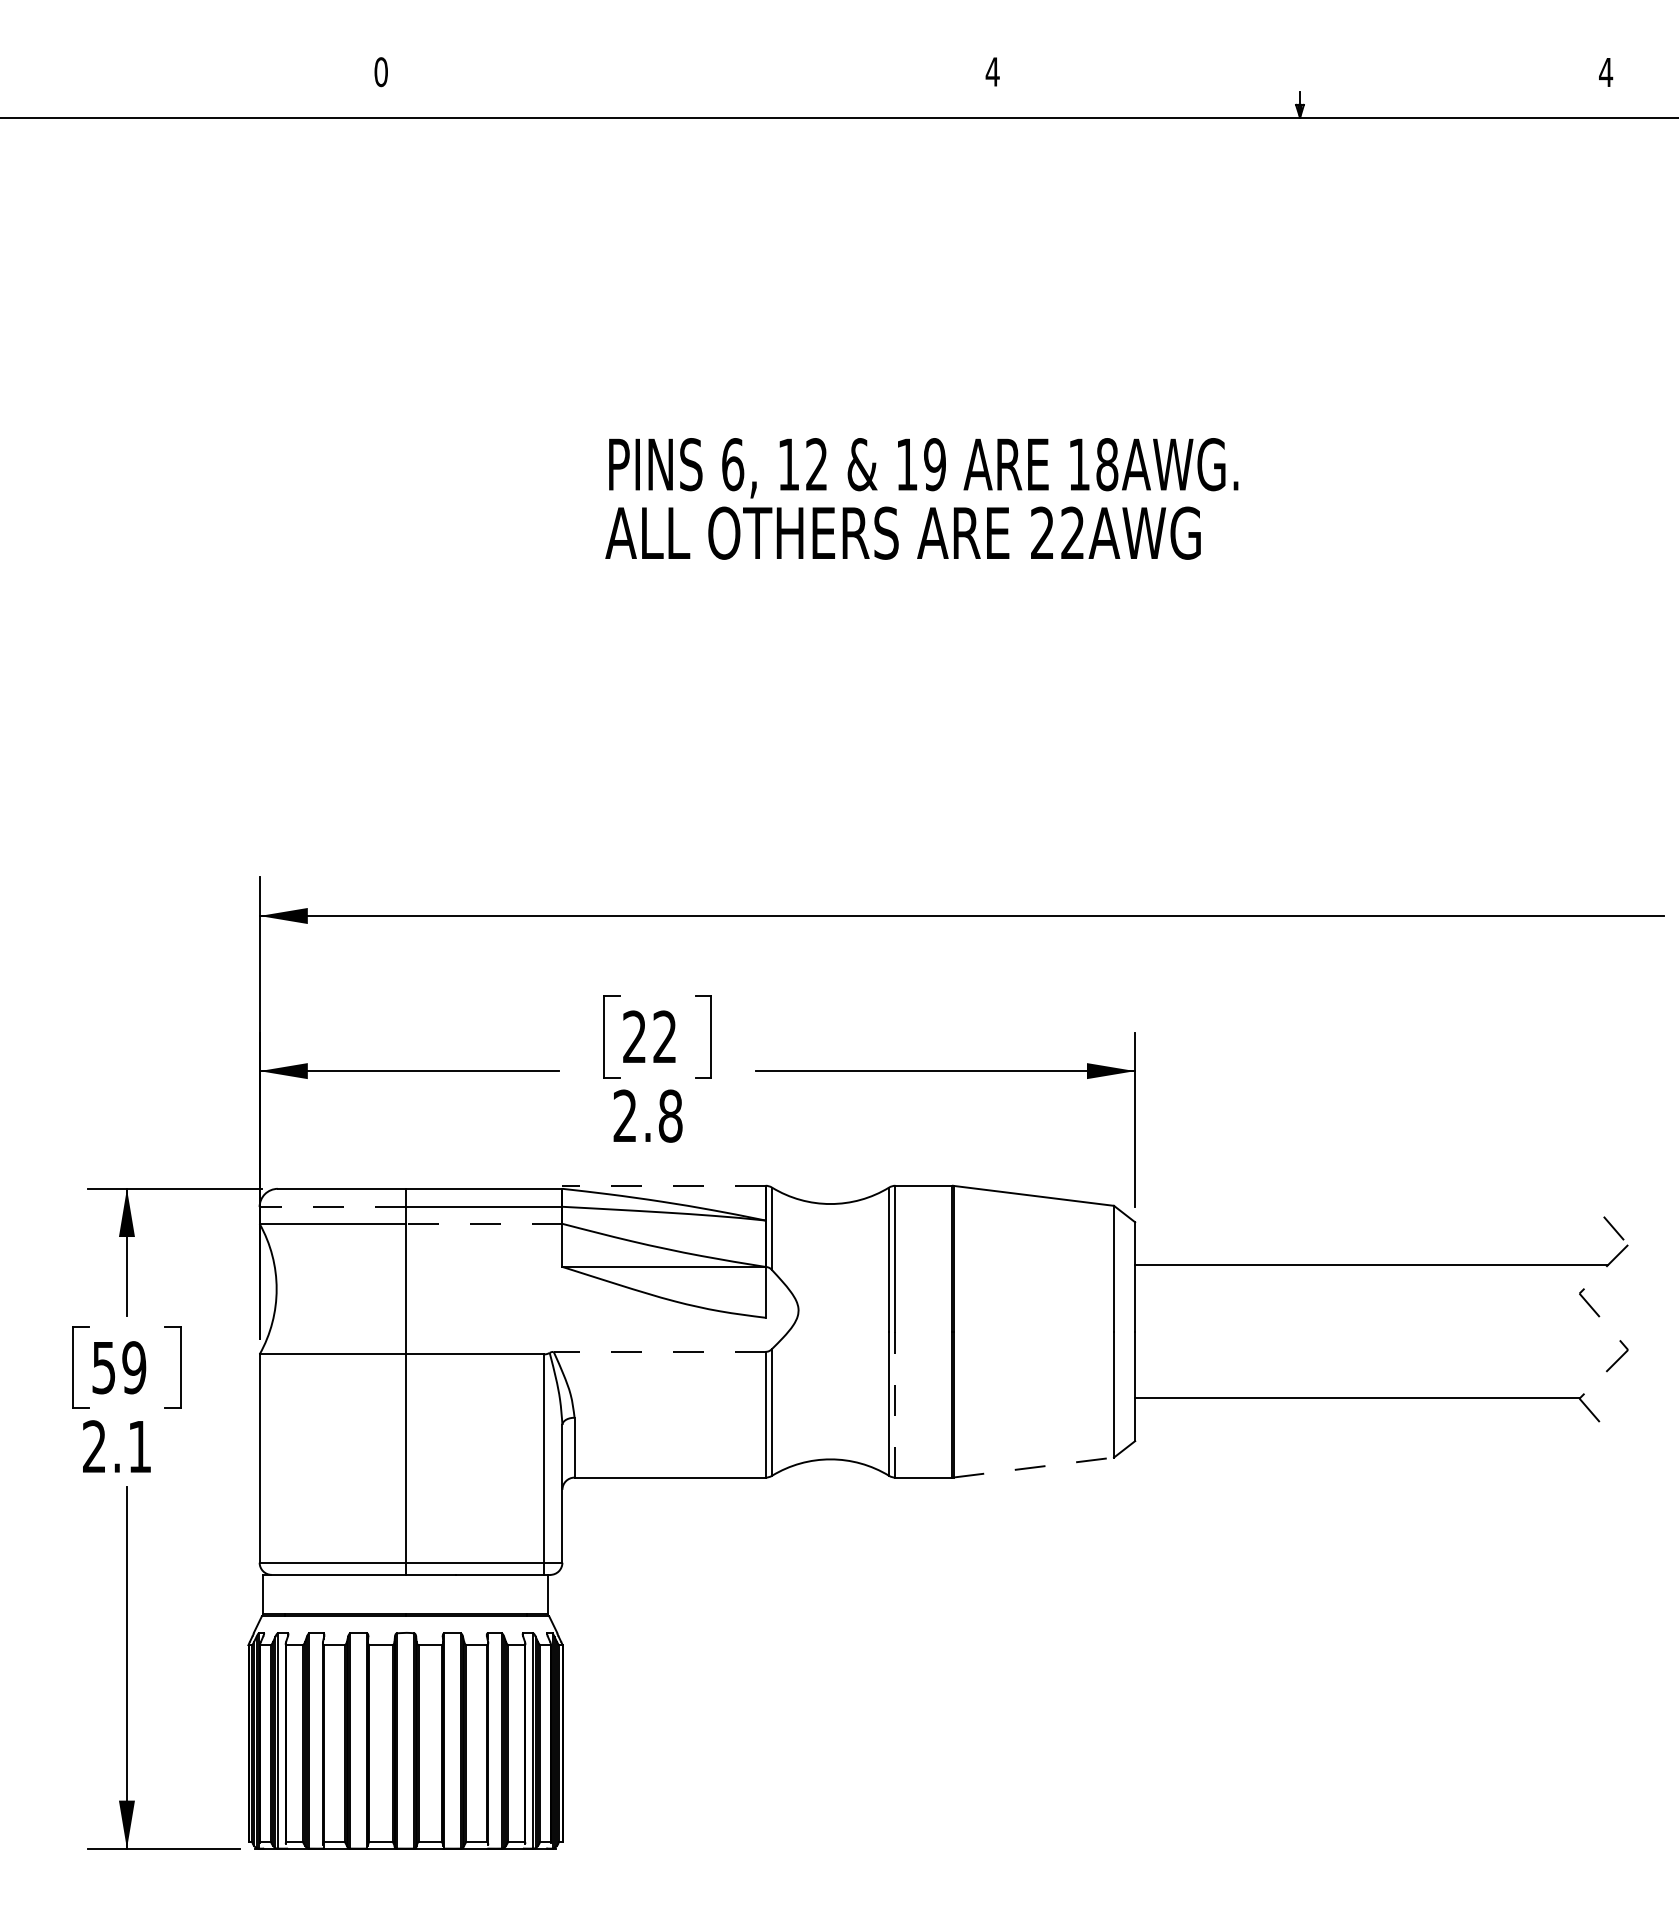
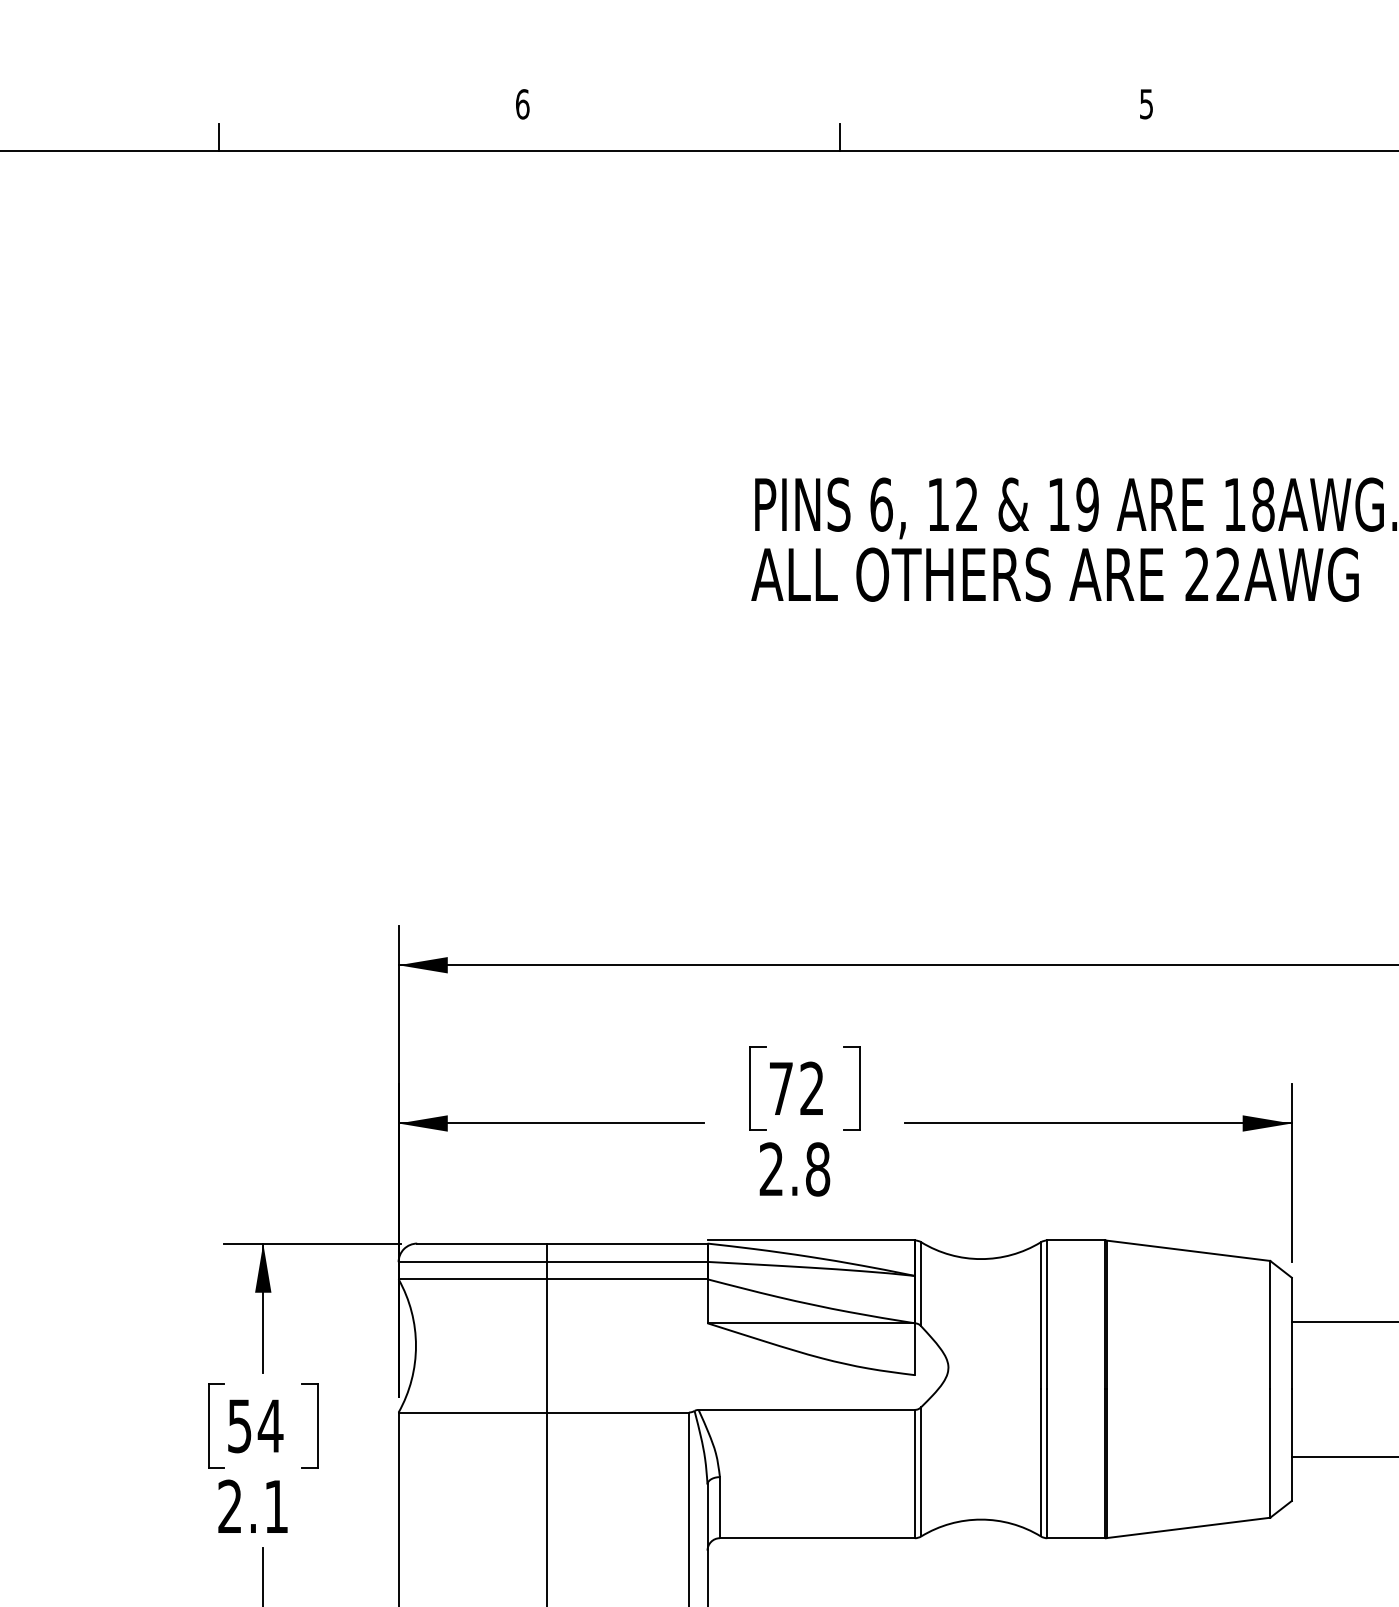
text: (381, 71) -> (522, 103), 0 -> 6
text: (992, 71) -> (1146, 103), 4 -> 5
line: (83, 104) -> (218, 137), added
line: (692, 104) -> (840, 137), added
text: (634, 1036) -> (781, 1088), 22 -> 72
line: (664, 1185) -> (811, 1240), dashed -> solid
line: (332, 1207) -> (472, 1262), dashed -> solid
line: (483, 1223) -> (627, 1278), dashed -> solid
line: (659, 1351) -> (806, 1409), dashed -> solid
text: (133, 1367) -> (269, 1425), 59 -> 54
line: (895, 1404) -> (1047, 1463), dashed -> solid
line: (1033, 1467) -> (1188, 1527), dashed -> solid

